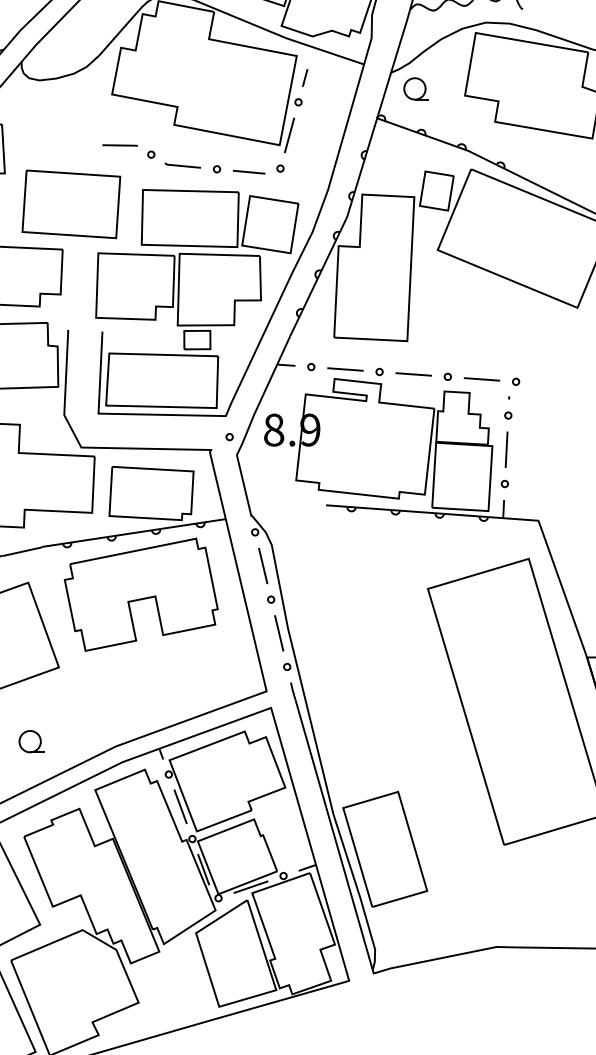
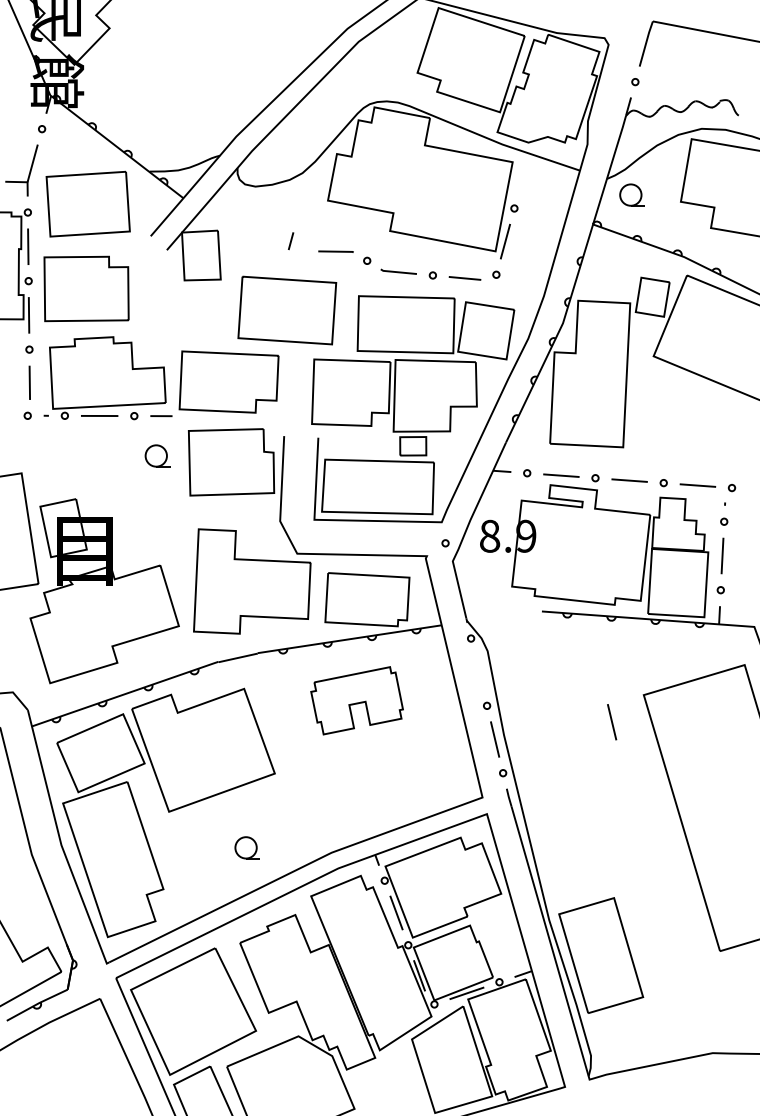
line: (305, 78) -> (291, 241), moved
line: (263, 566) -> (612, 722), moved
part: (140, 594) -> (356, 700), size x0.6

